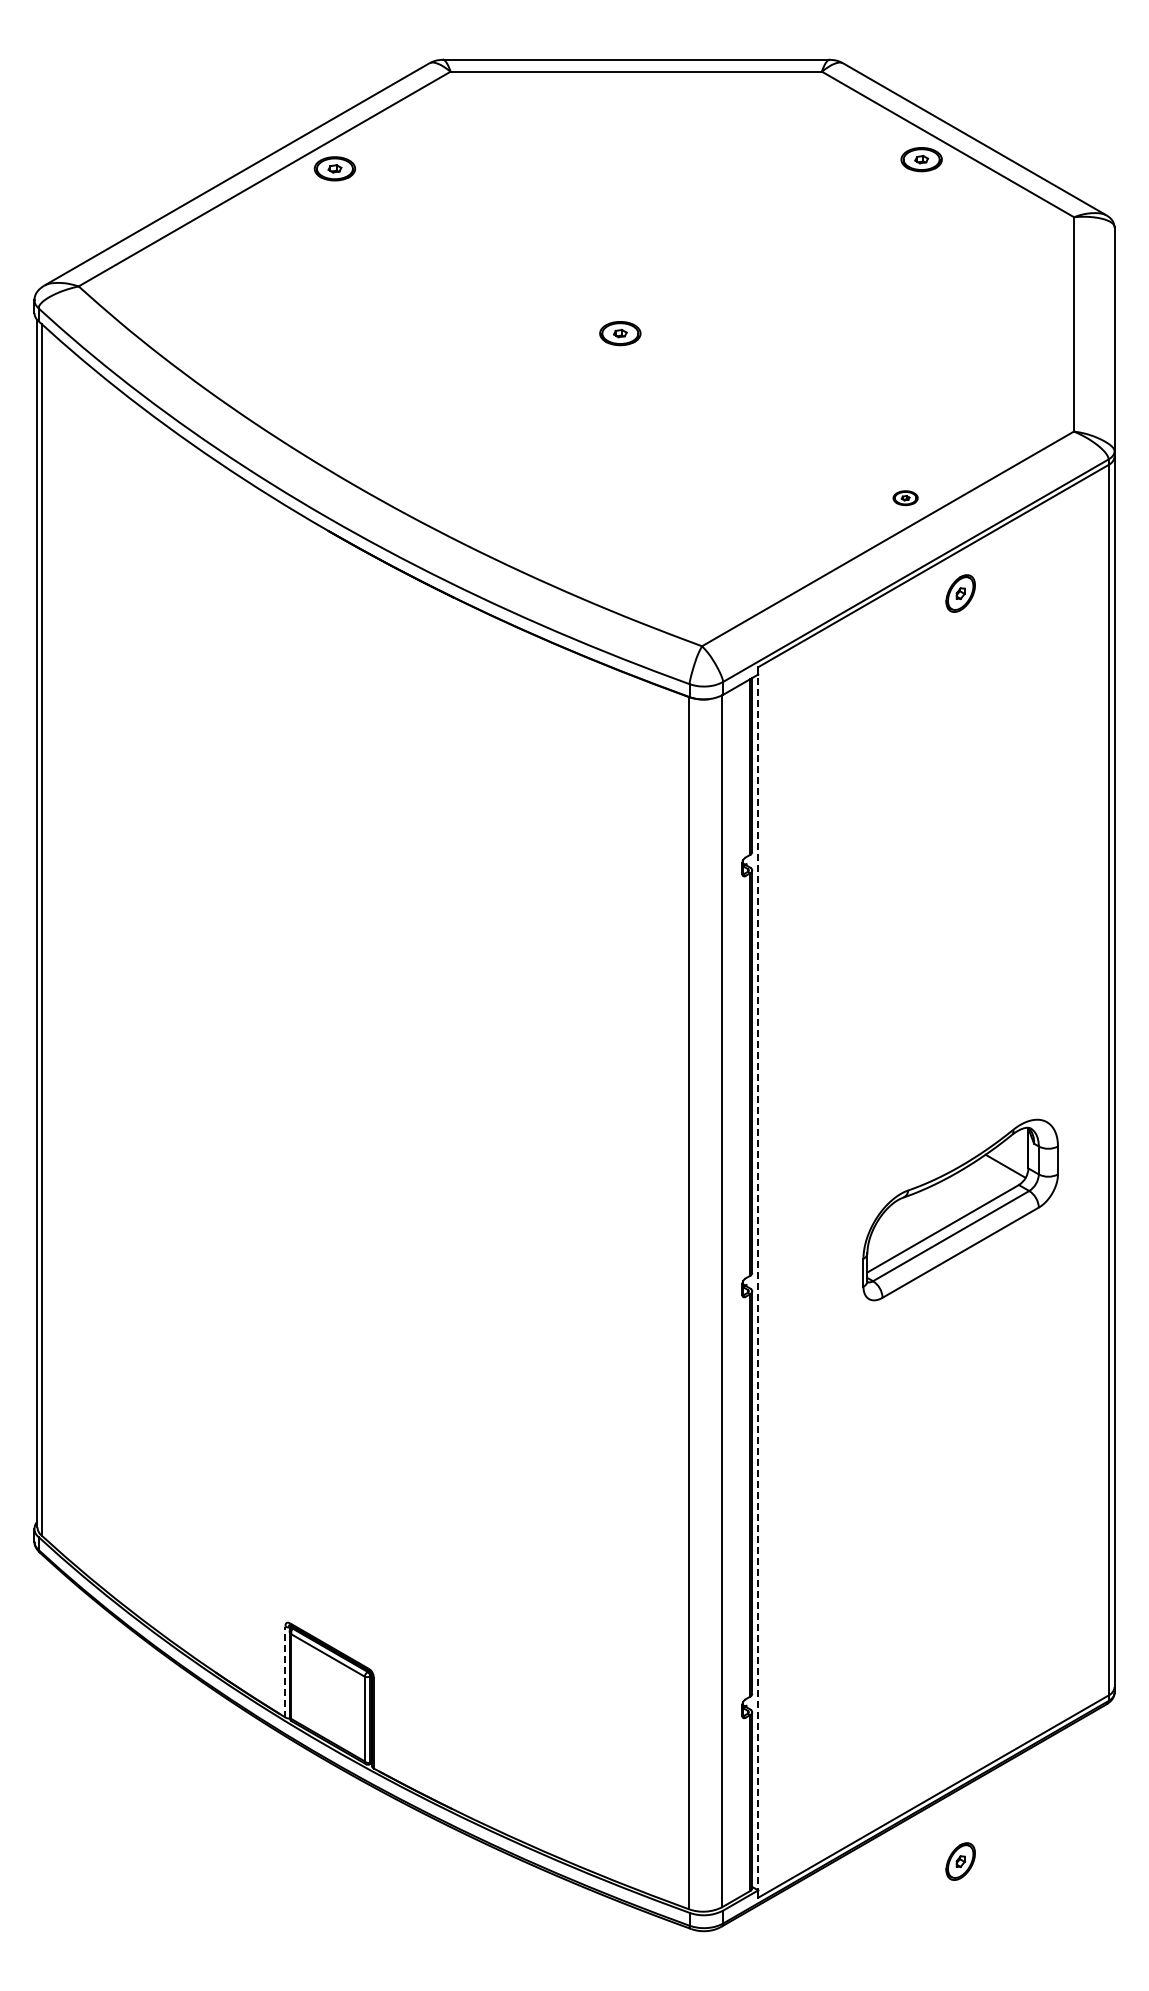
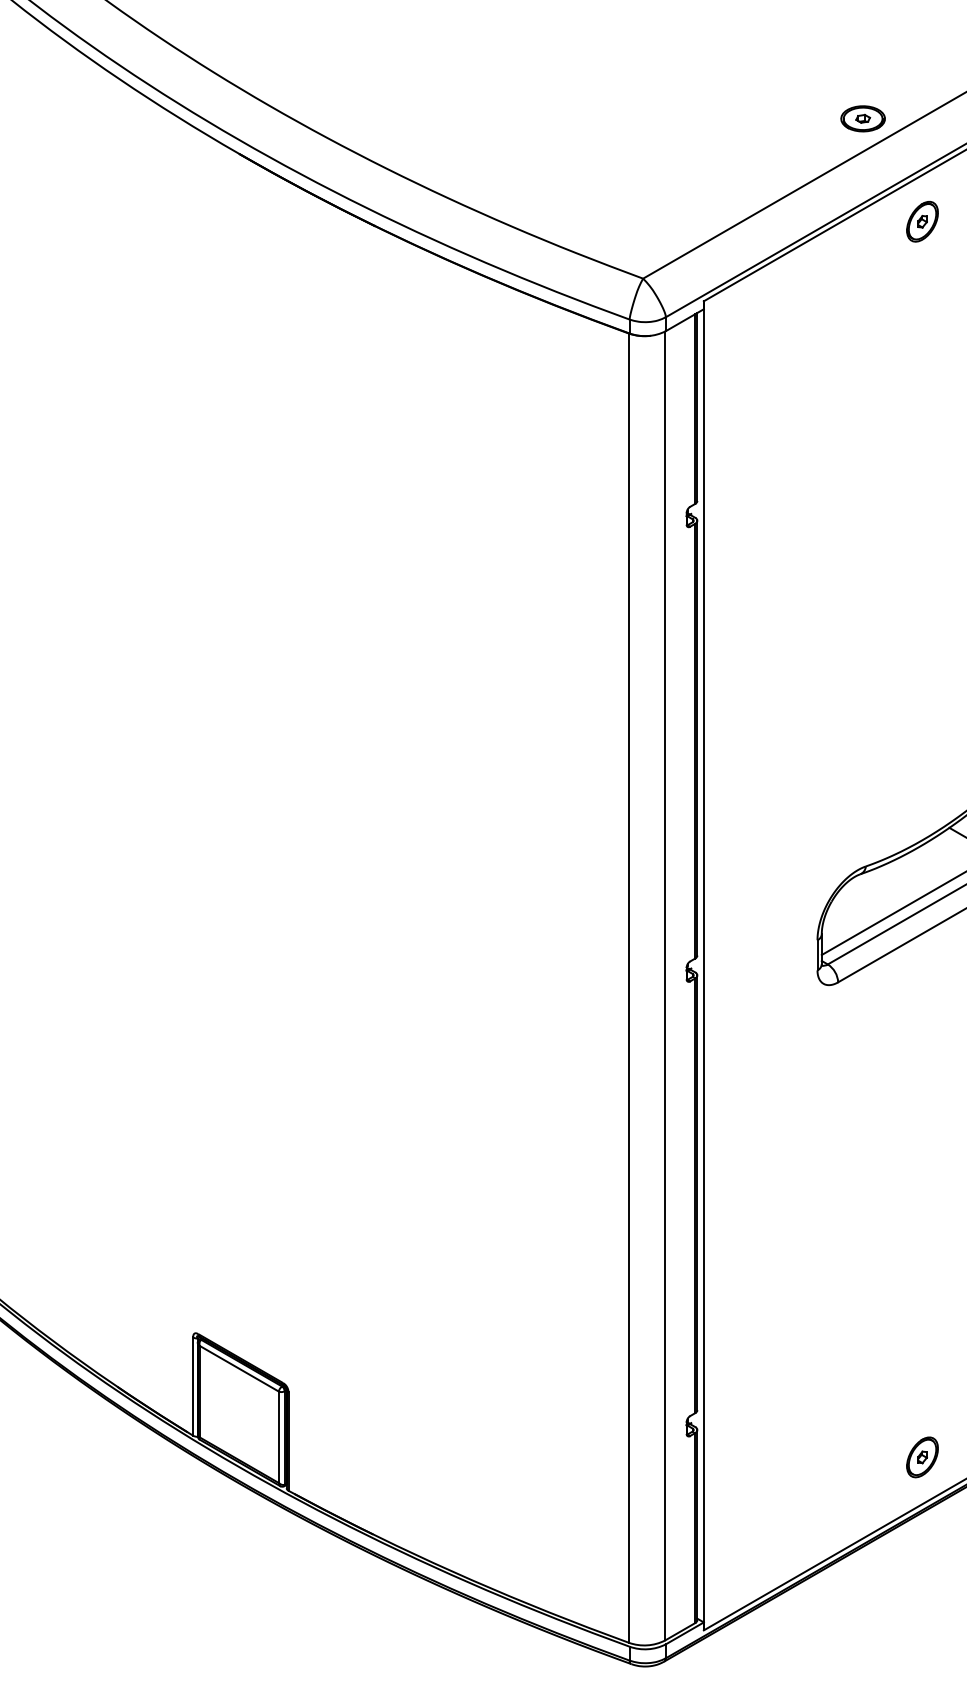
part: (905, 497) -> (862, 117), size x1.67
line: (758, 1282) -> (704, 965), dashed -> solid
line: (285, 1672) -> (193, 1387), dashed -> solid
part: (960, 1861) -> (922, 1457), moved

